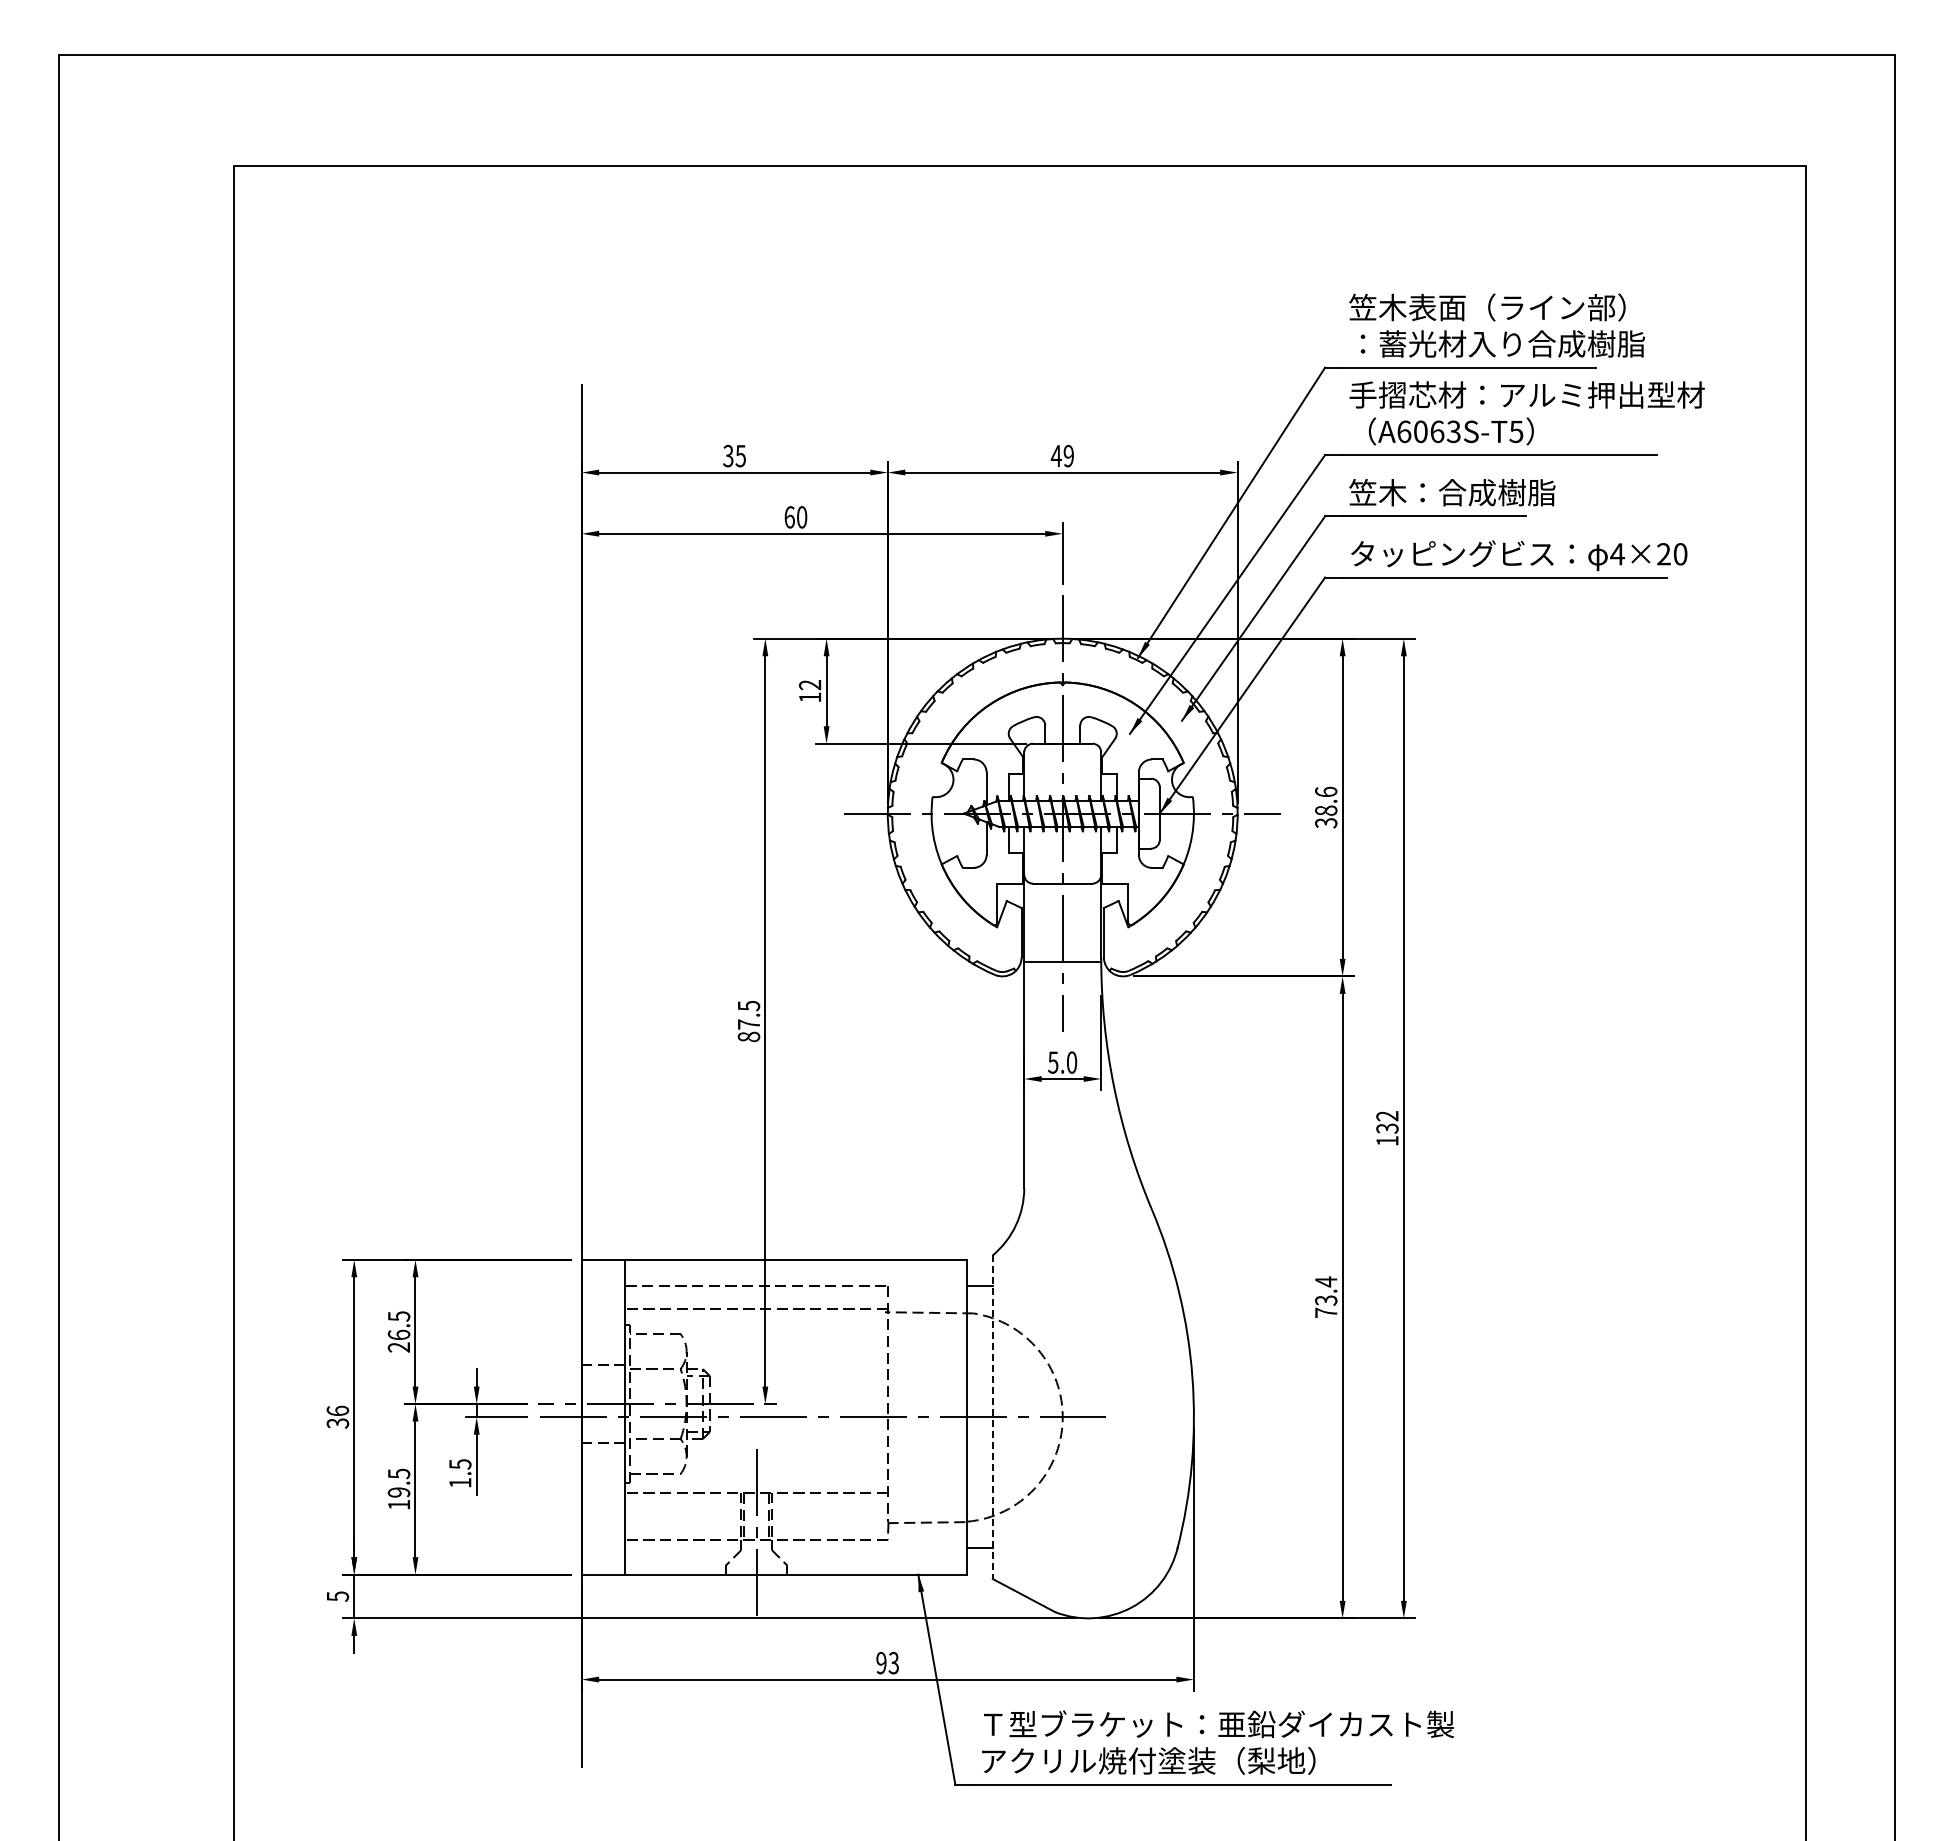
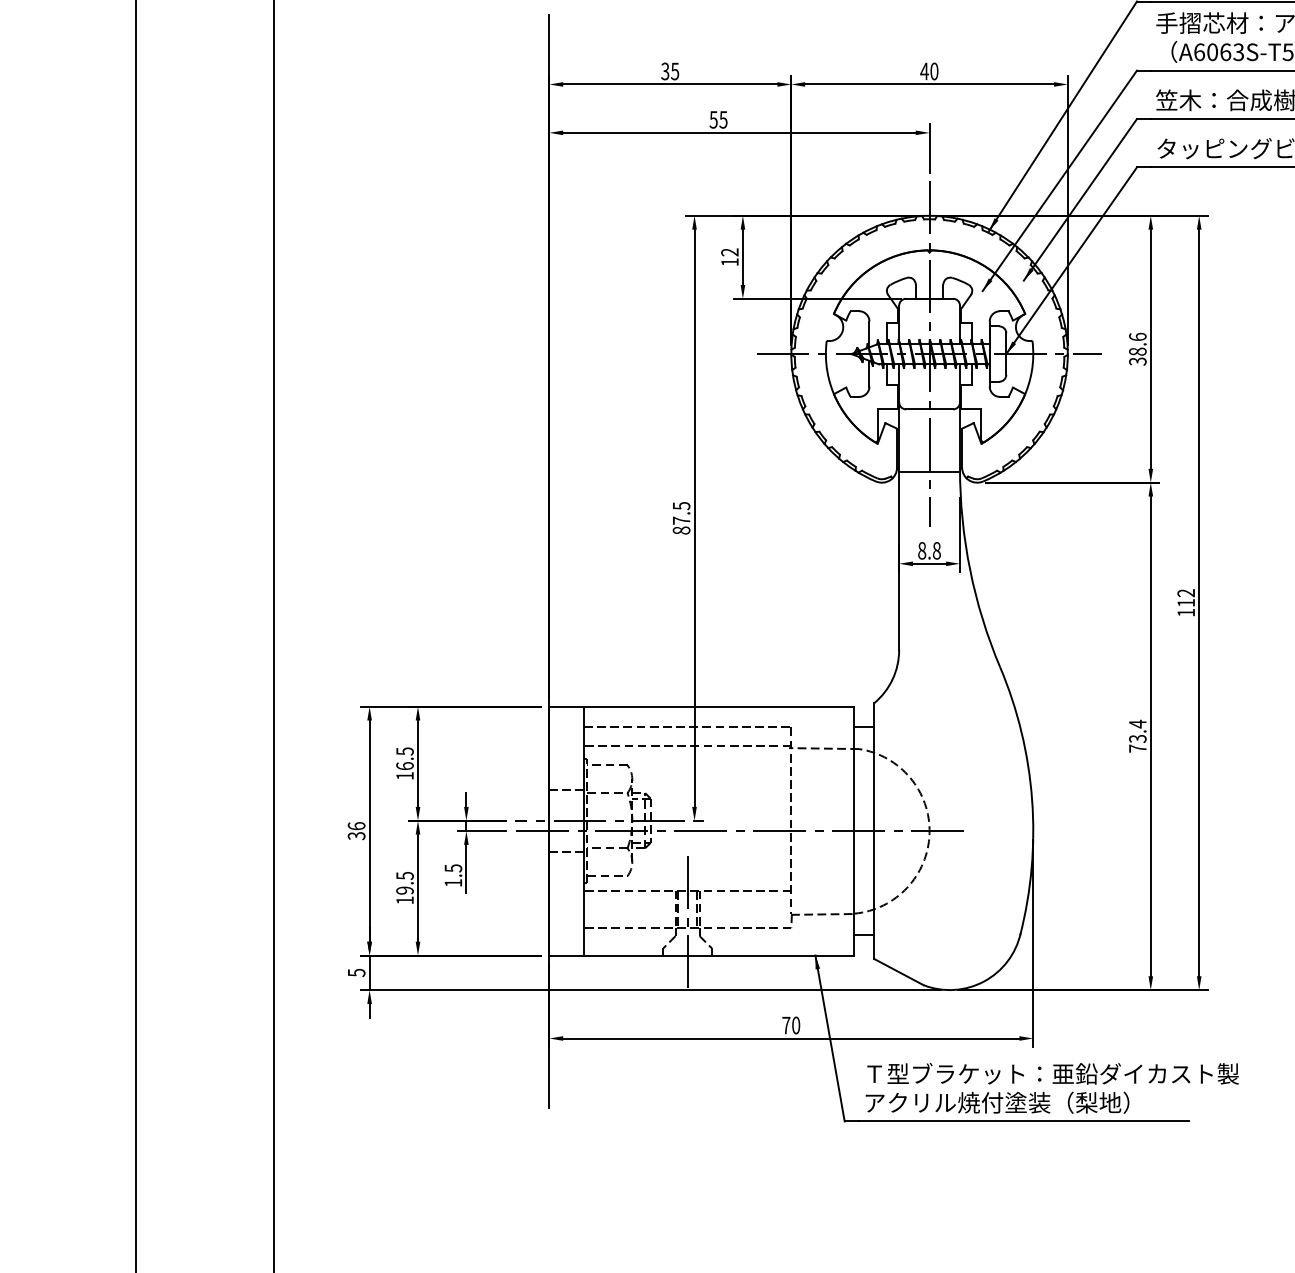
text: (1068, 456) -> (934, 71), 49 -> 40
text: (795, 517) -> (718, 119), 60 -> 55
text: (1062, 1062) -> (929, 550), 5.0 -> 8.8
text: (1387, 1128) -> (1186, 602), 132 -> 112
text: (398, 1347) -> (404, 776), 26.5 -> 16.5
line: (992, 1417) -> (874, 831), dashed -> solid
text: (887, 1662) -> (791, 1024), 93 -> 70

